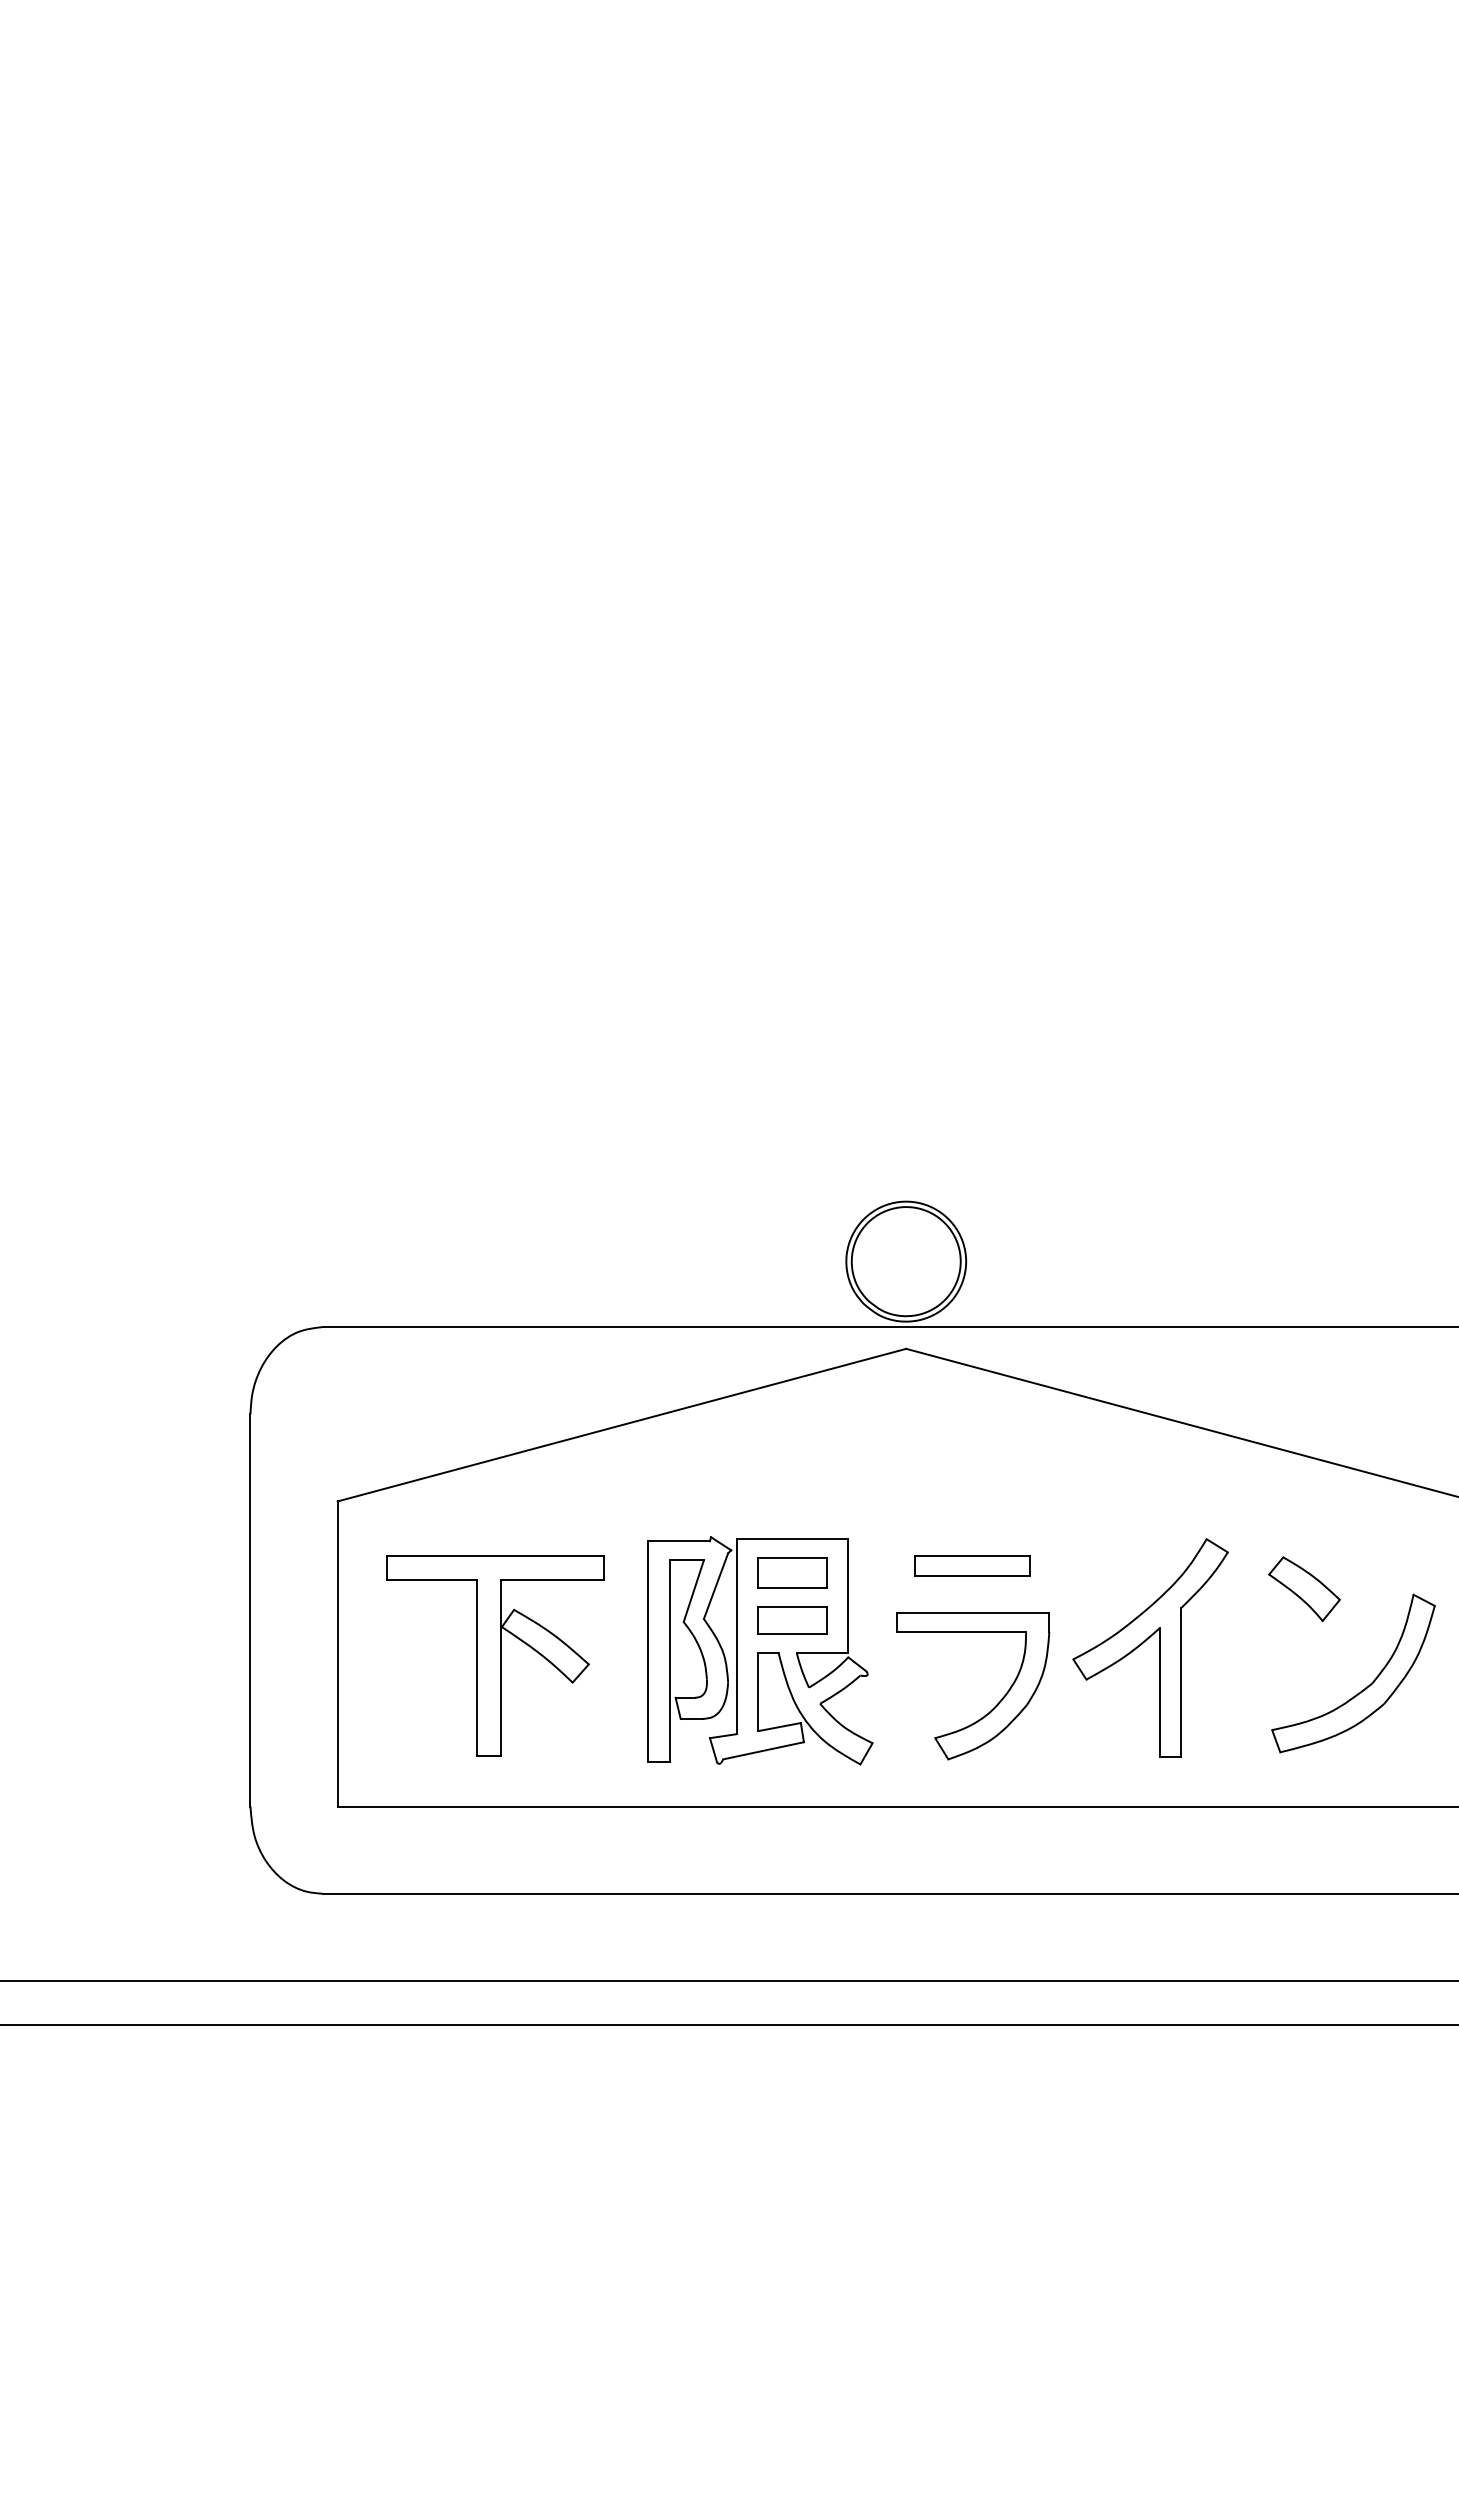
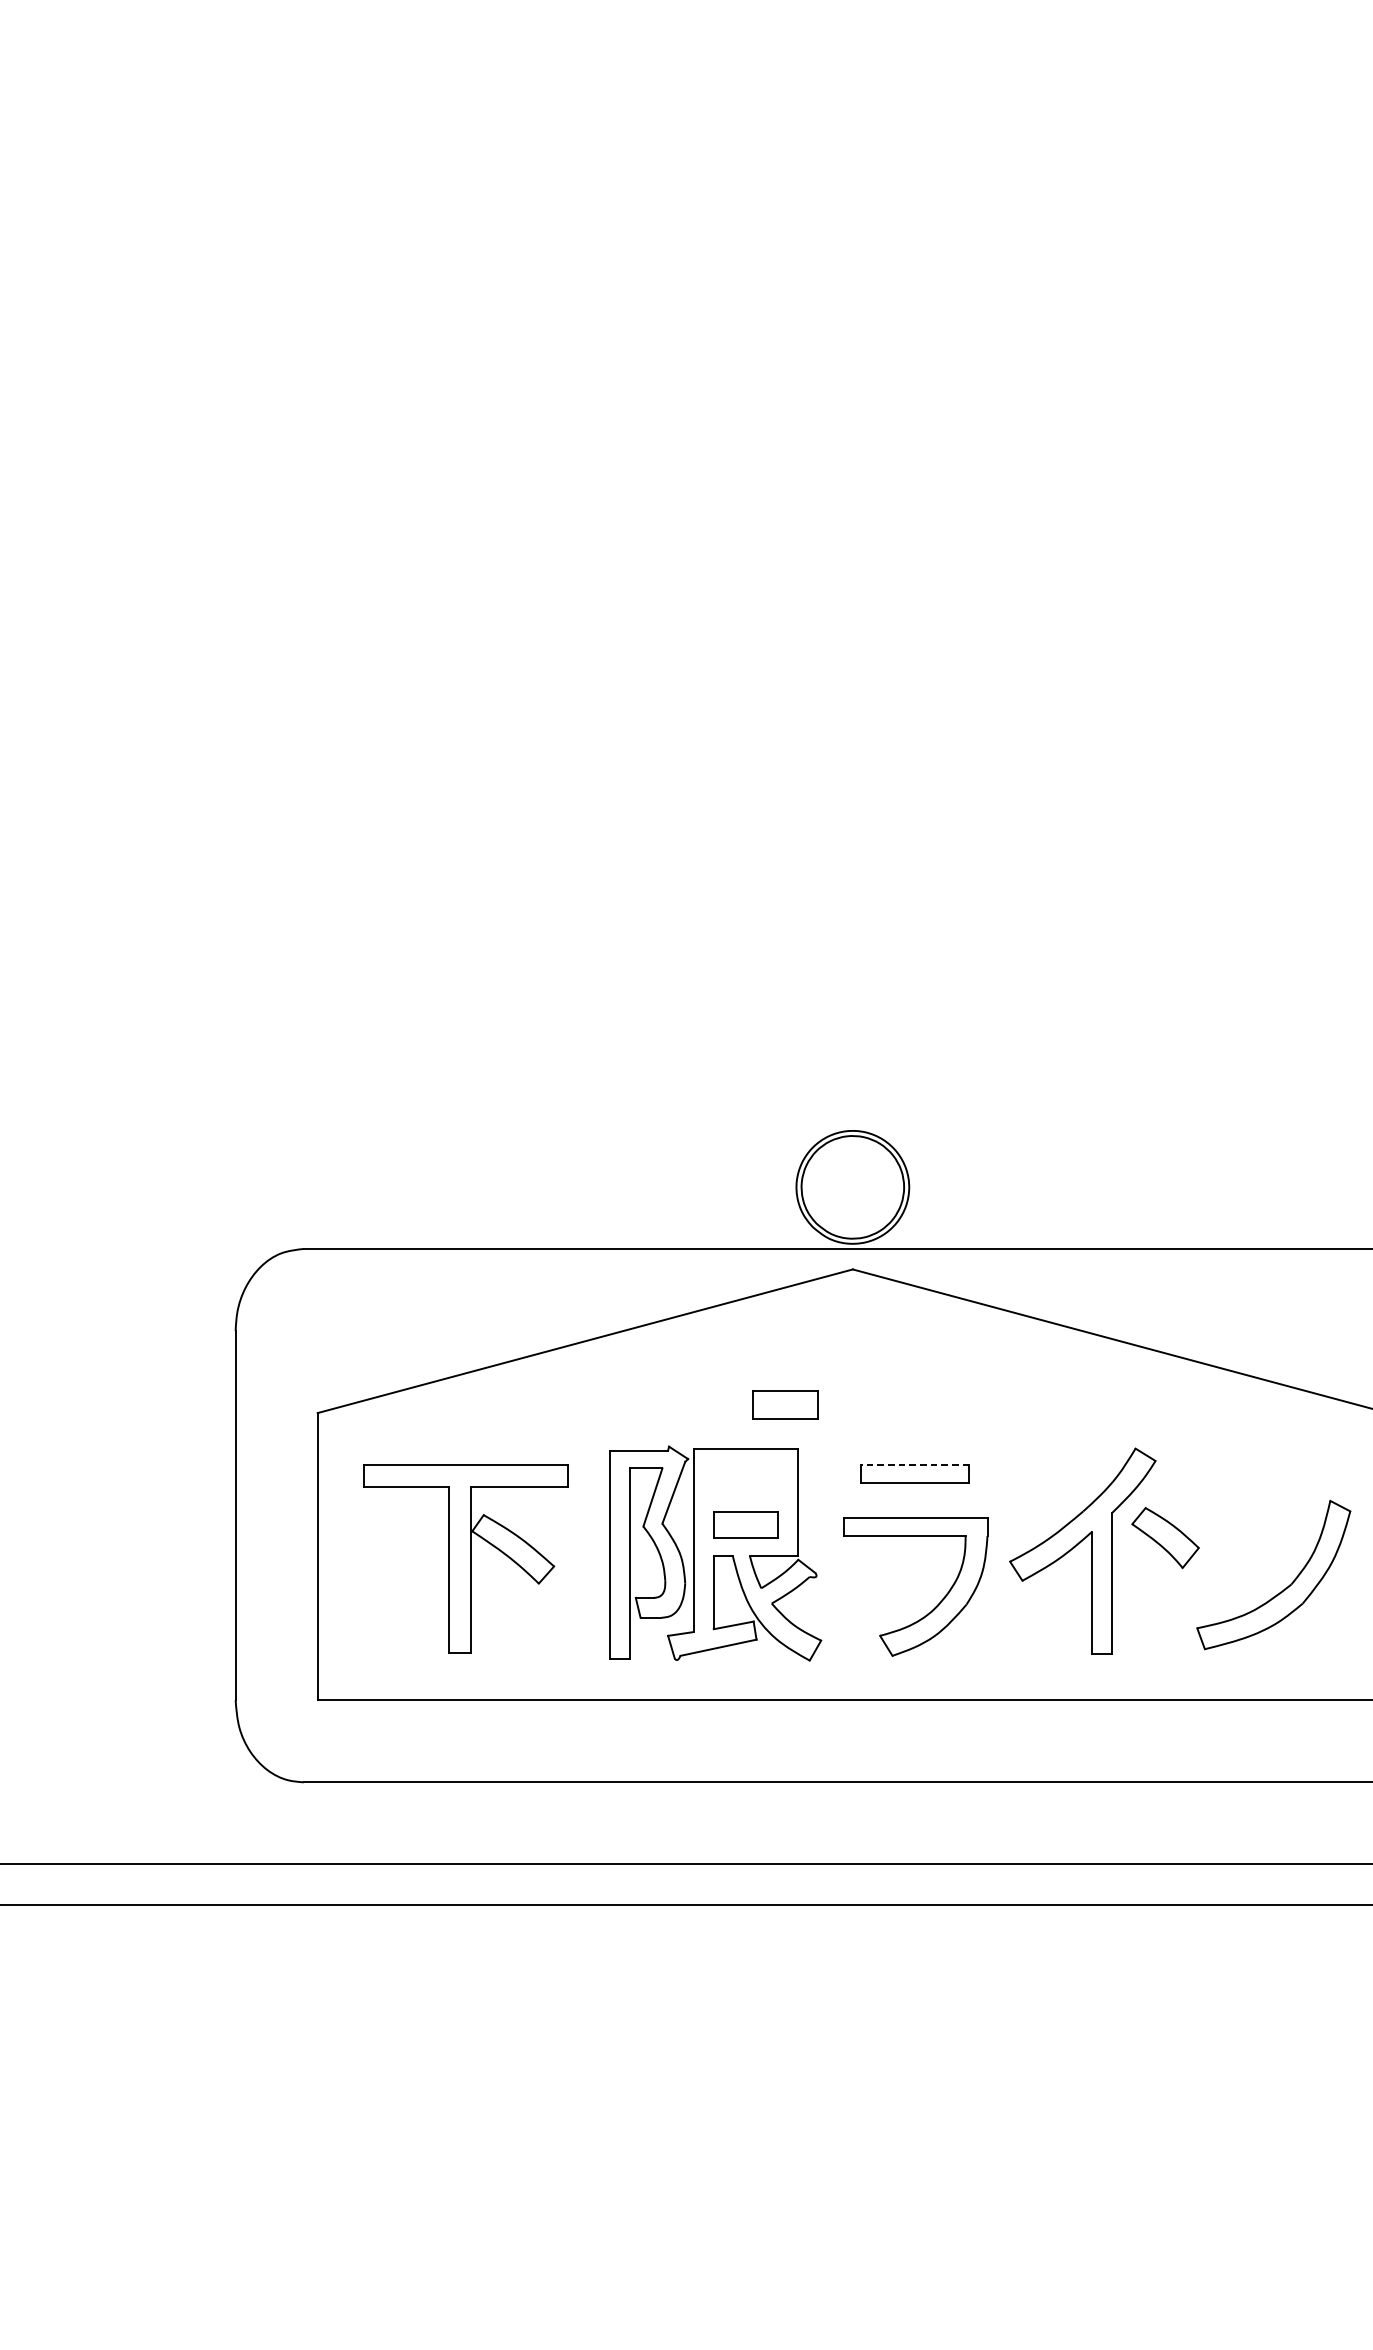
line: (972, 1556) -> (915, 1464), solid -> dashed
part: (792, 1572) -> (785, 1404), moved
part: (1304, 1589) -> (1165, 1538), moved

